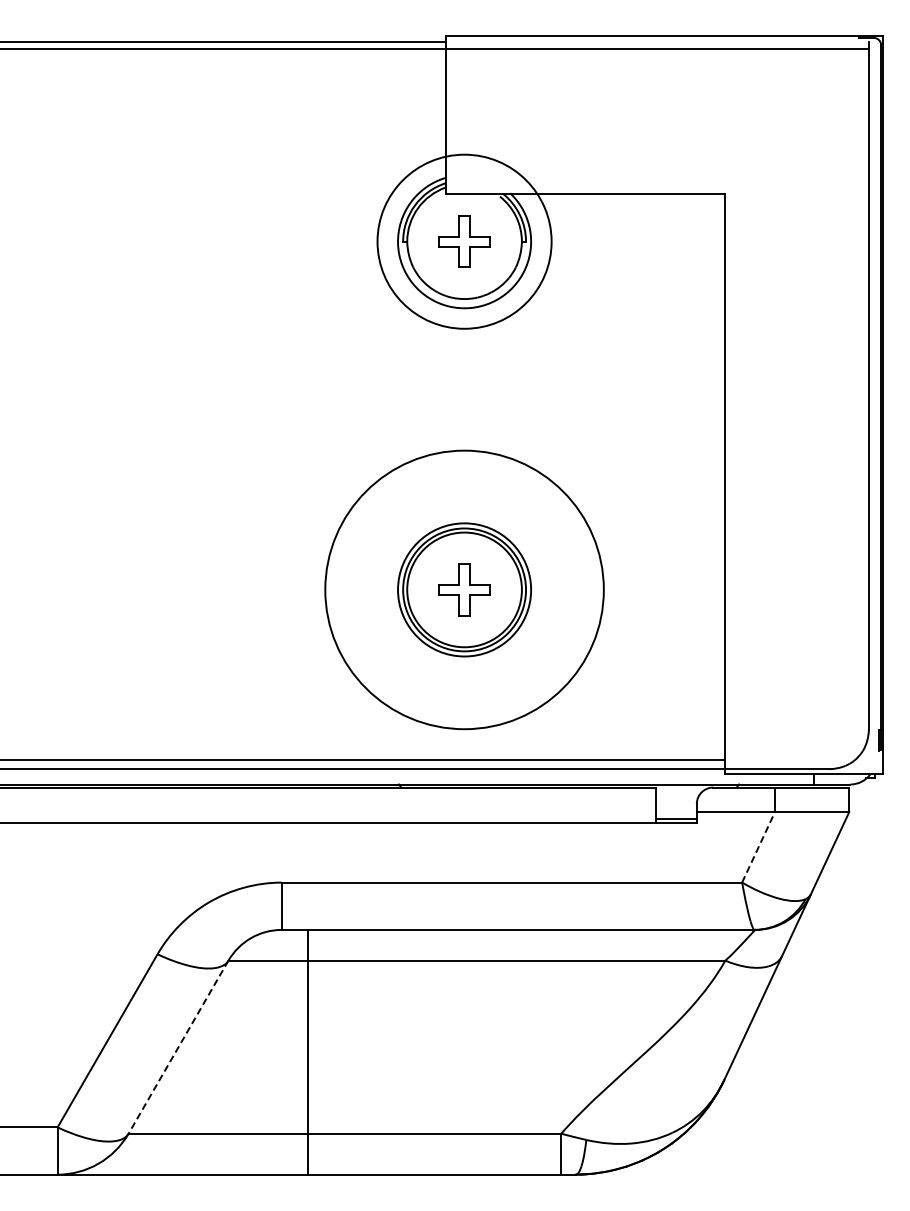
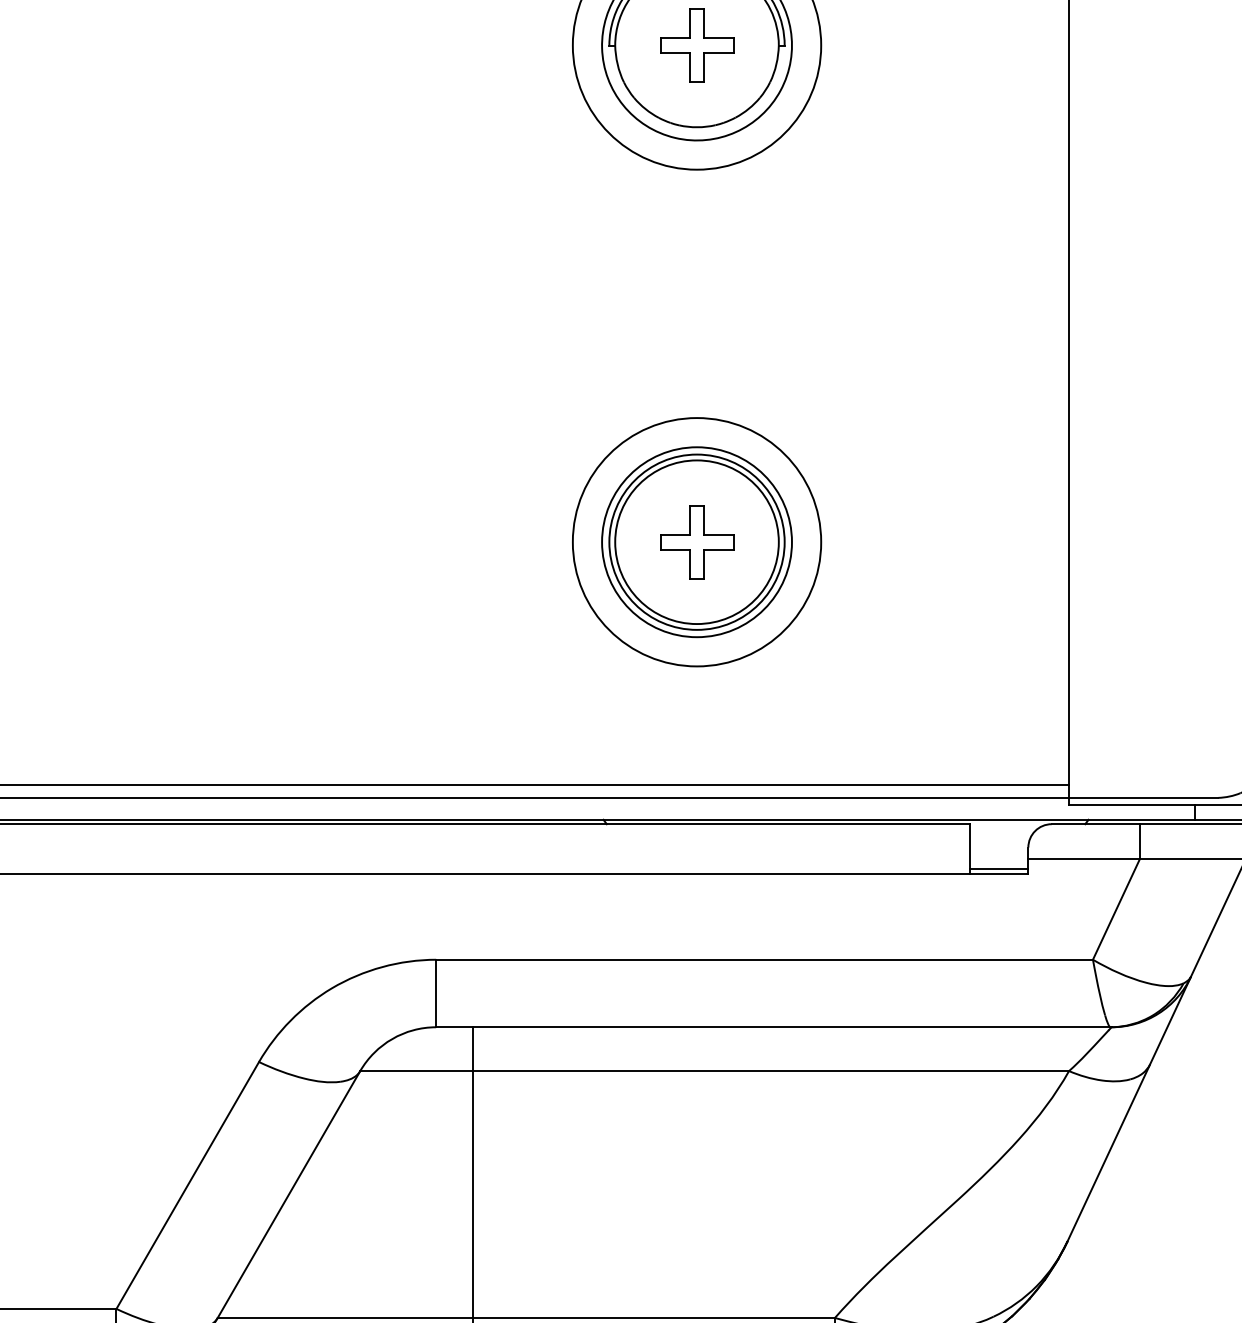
circle: (464, 589) -> (696, 541), size x0.62
line: (758, 847) -> (1116, 909), dashed -> solid
line: (178, 1047) -> (288, 1195), dashed -> solid

